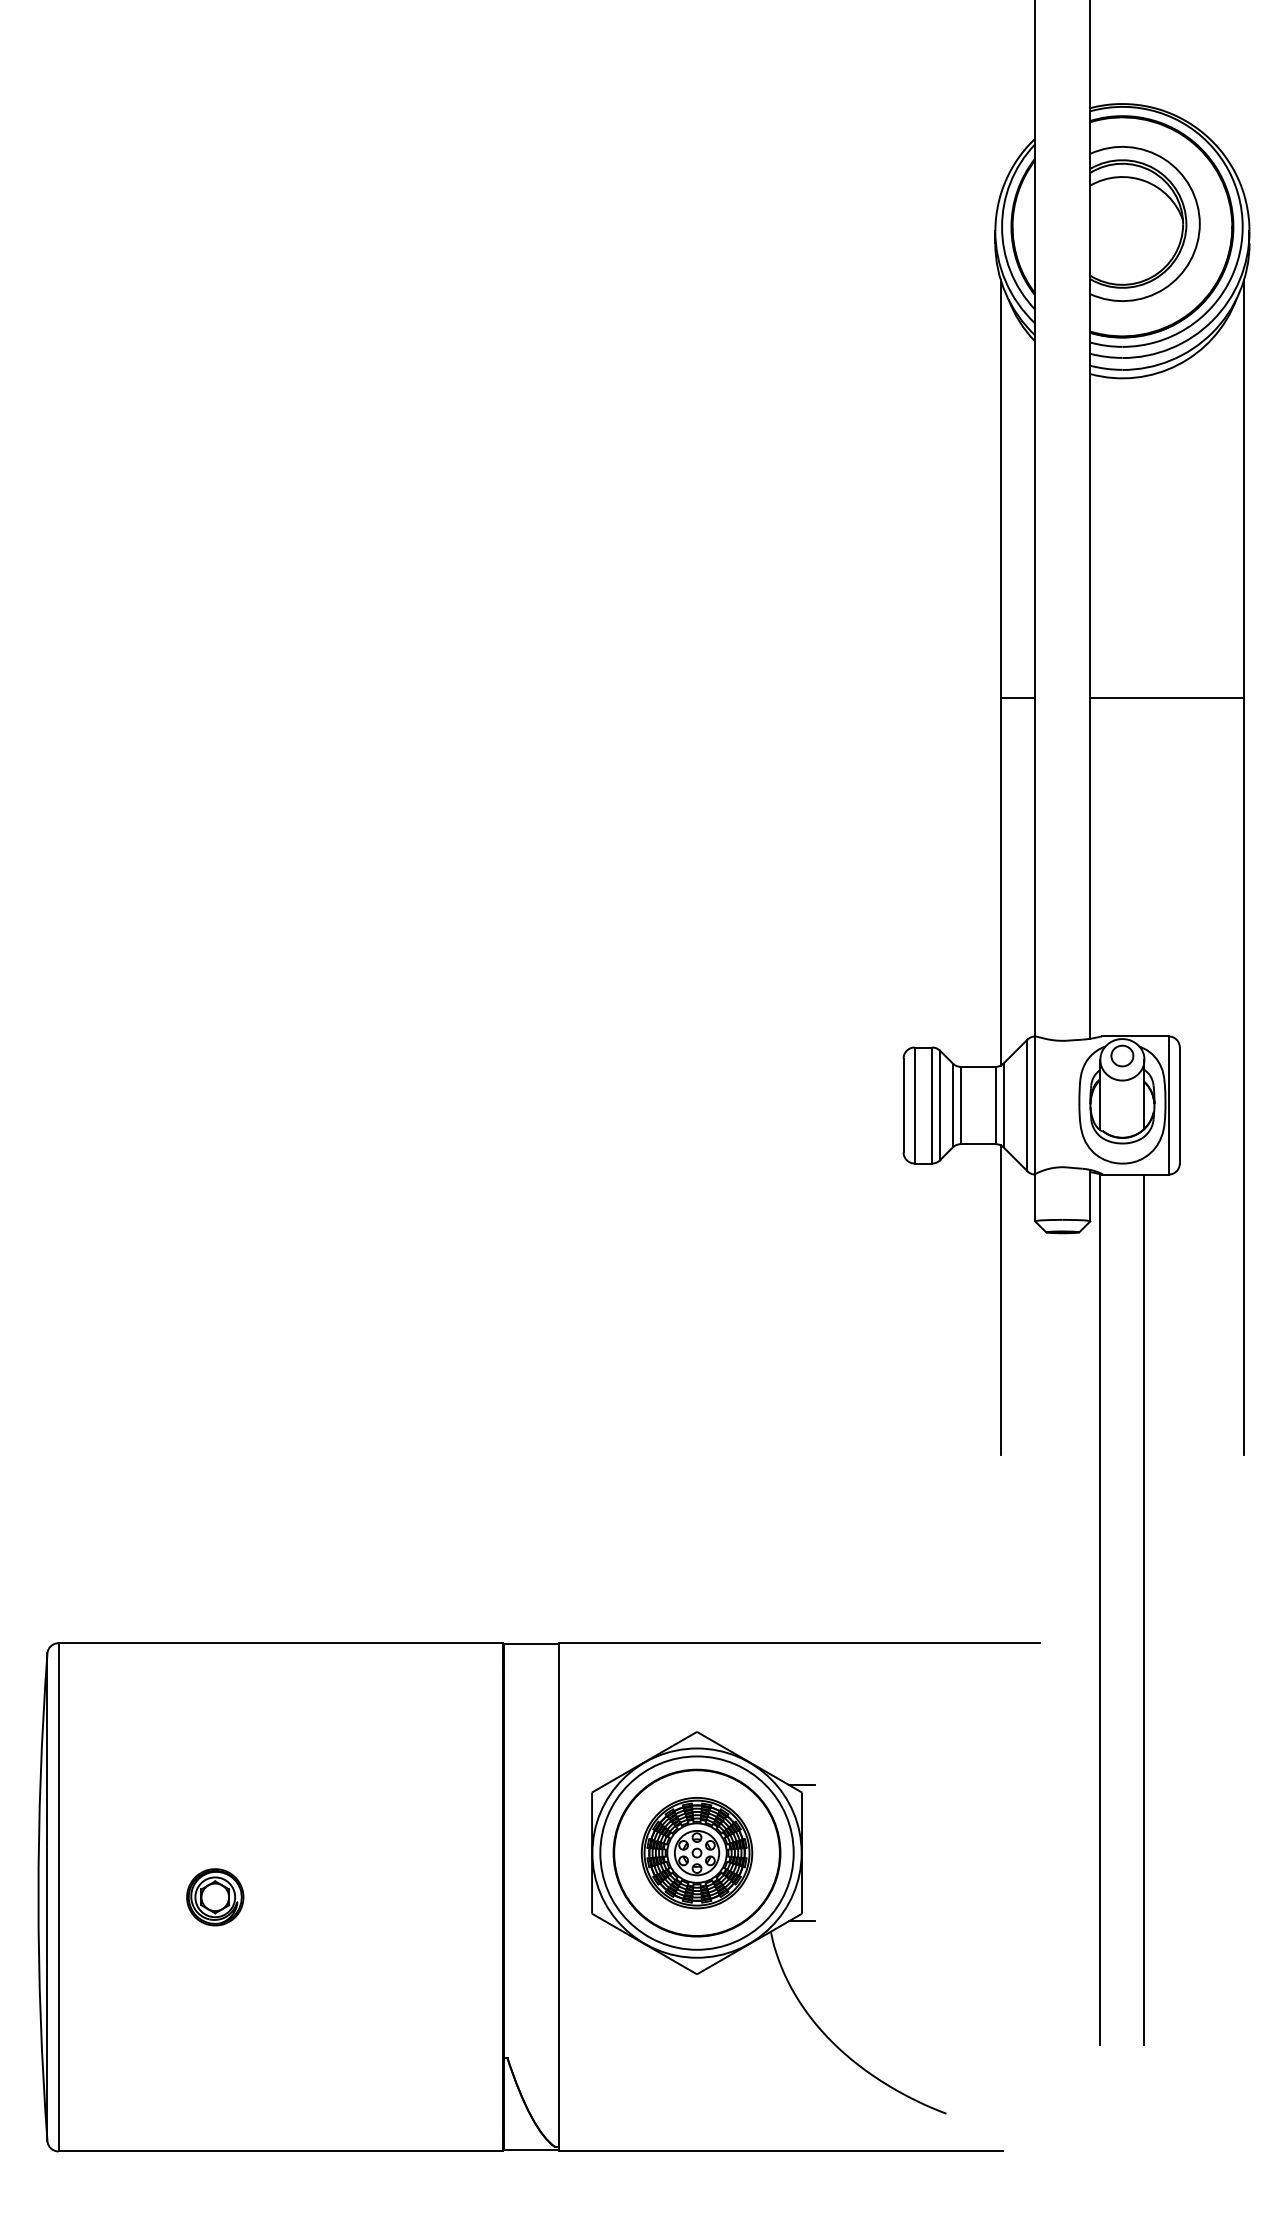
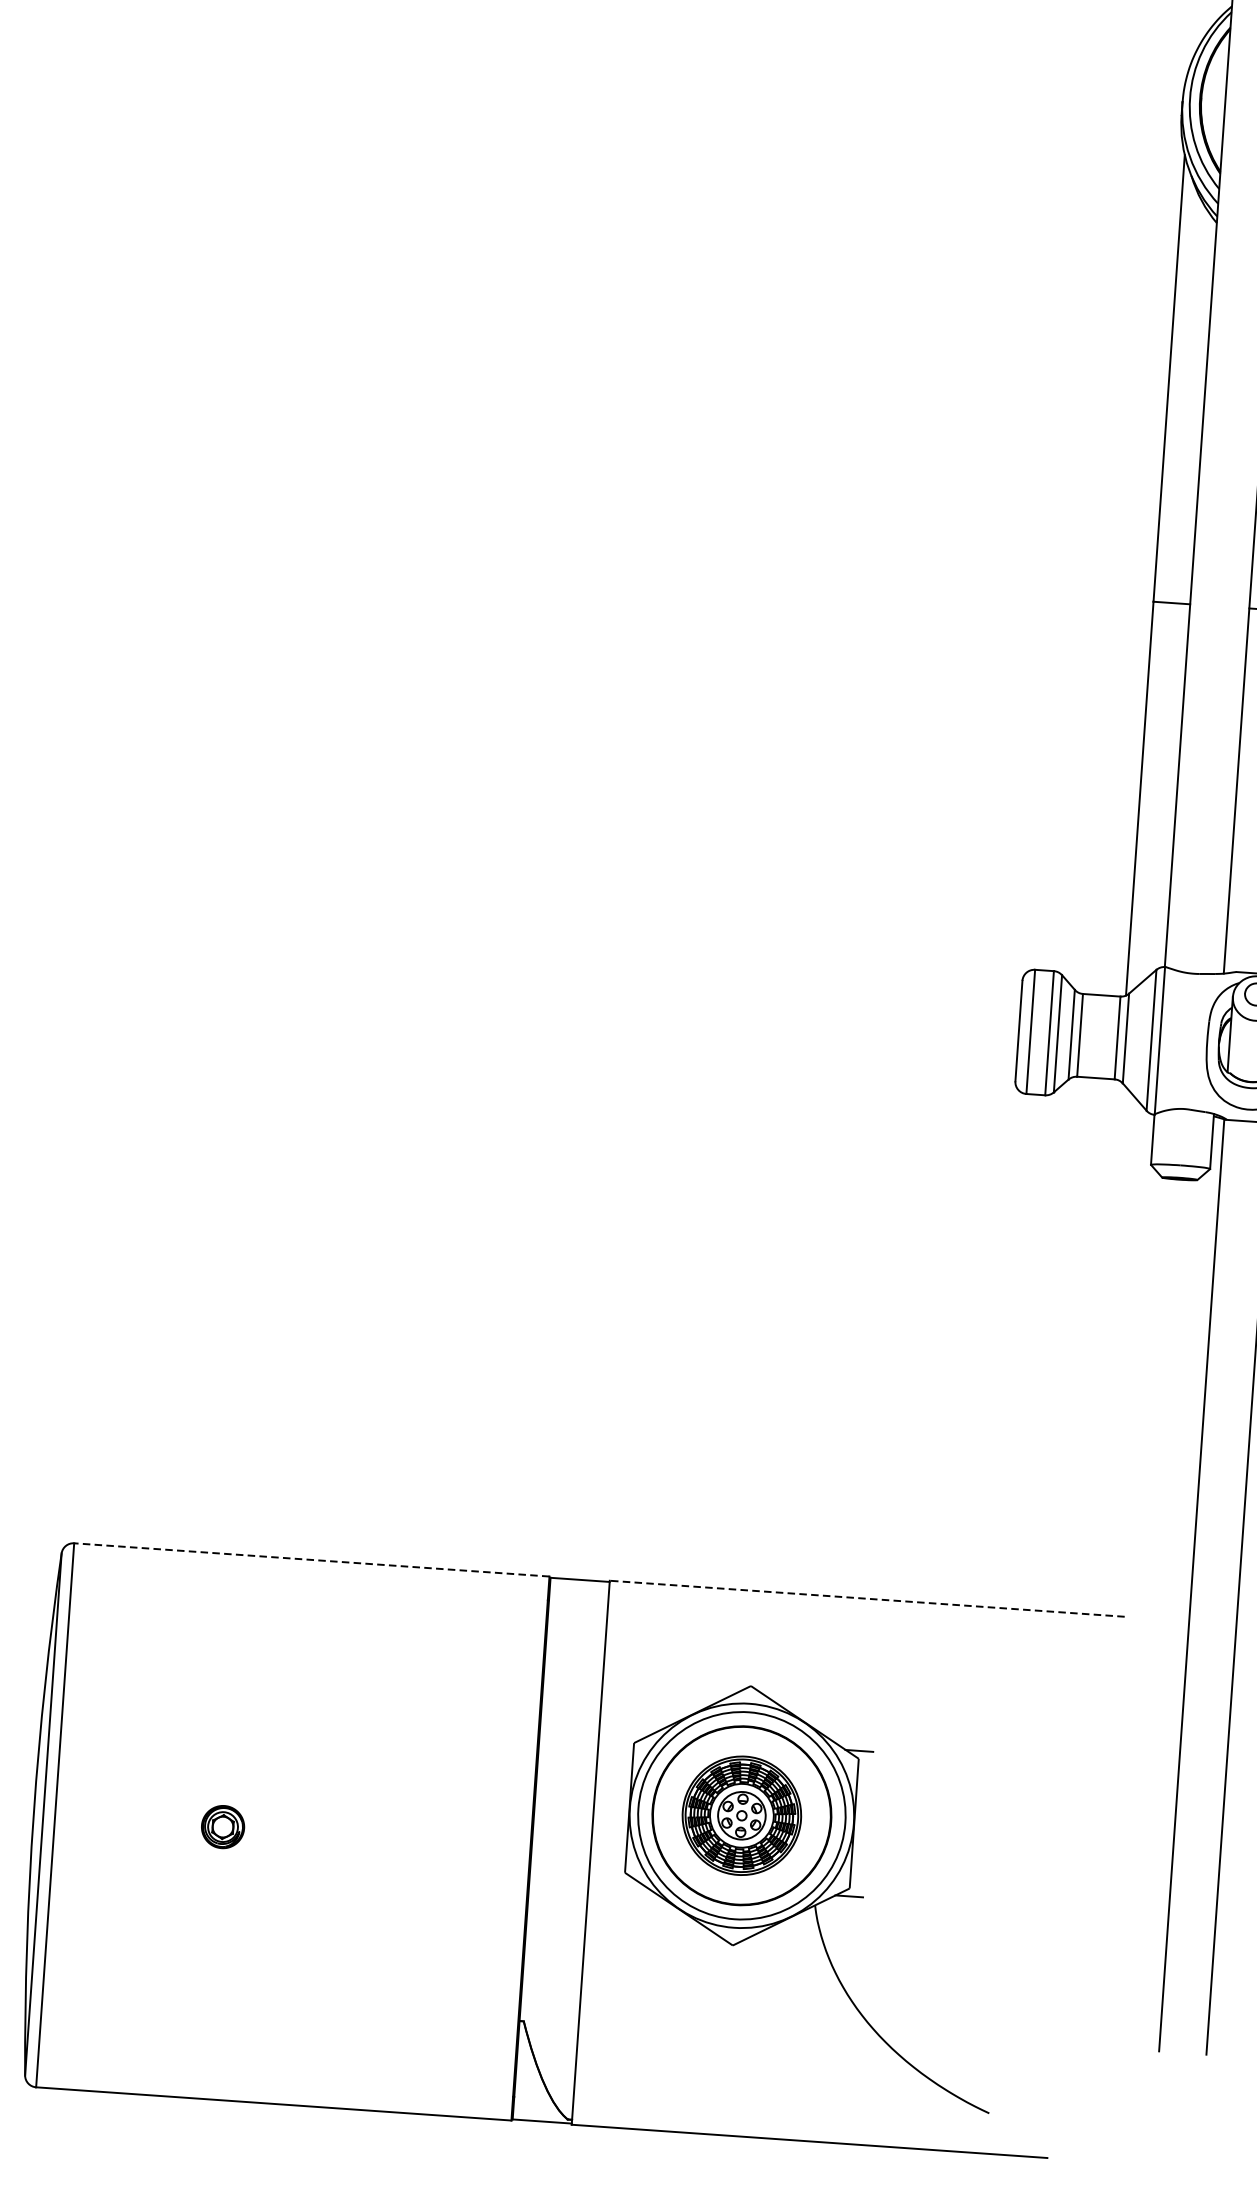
line: (1000, 1300) -> (1108, 1247), removed
line: (280, 1643) -> (311, 1560), solid -> dashed
line: (799, 1643) -> (867, 1599), solid -> dashed
part: (215, 1897) -> (223, 1827), size x0.7

